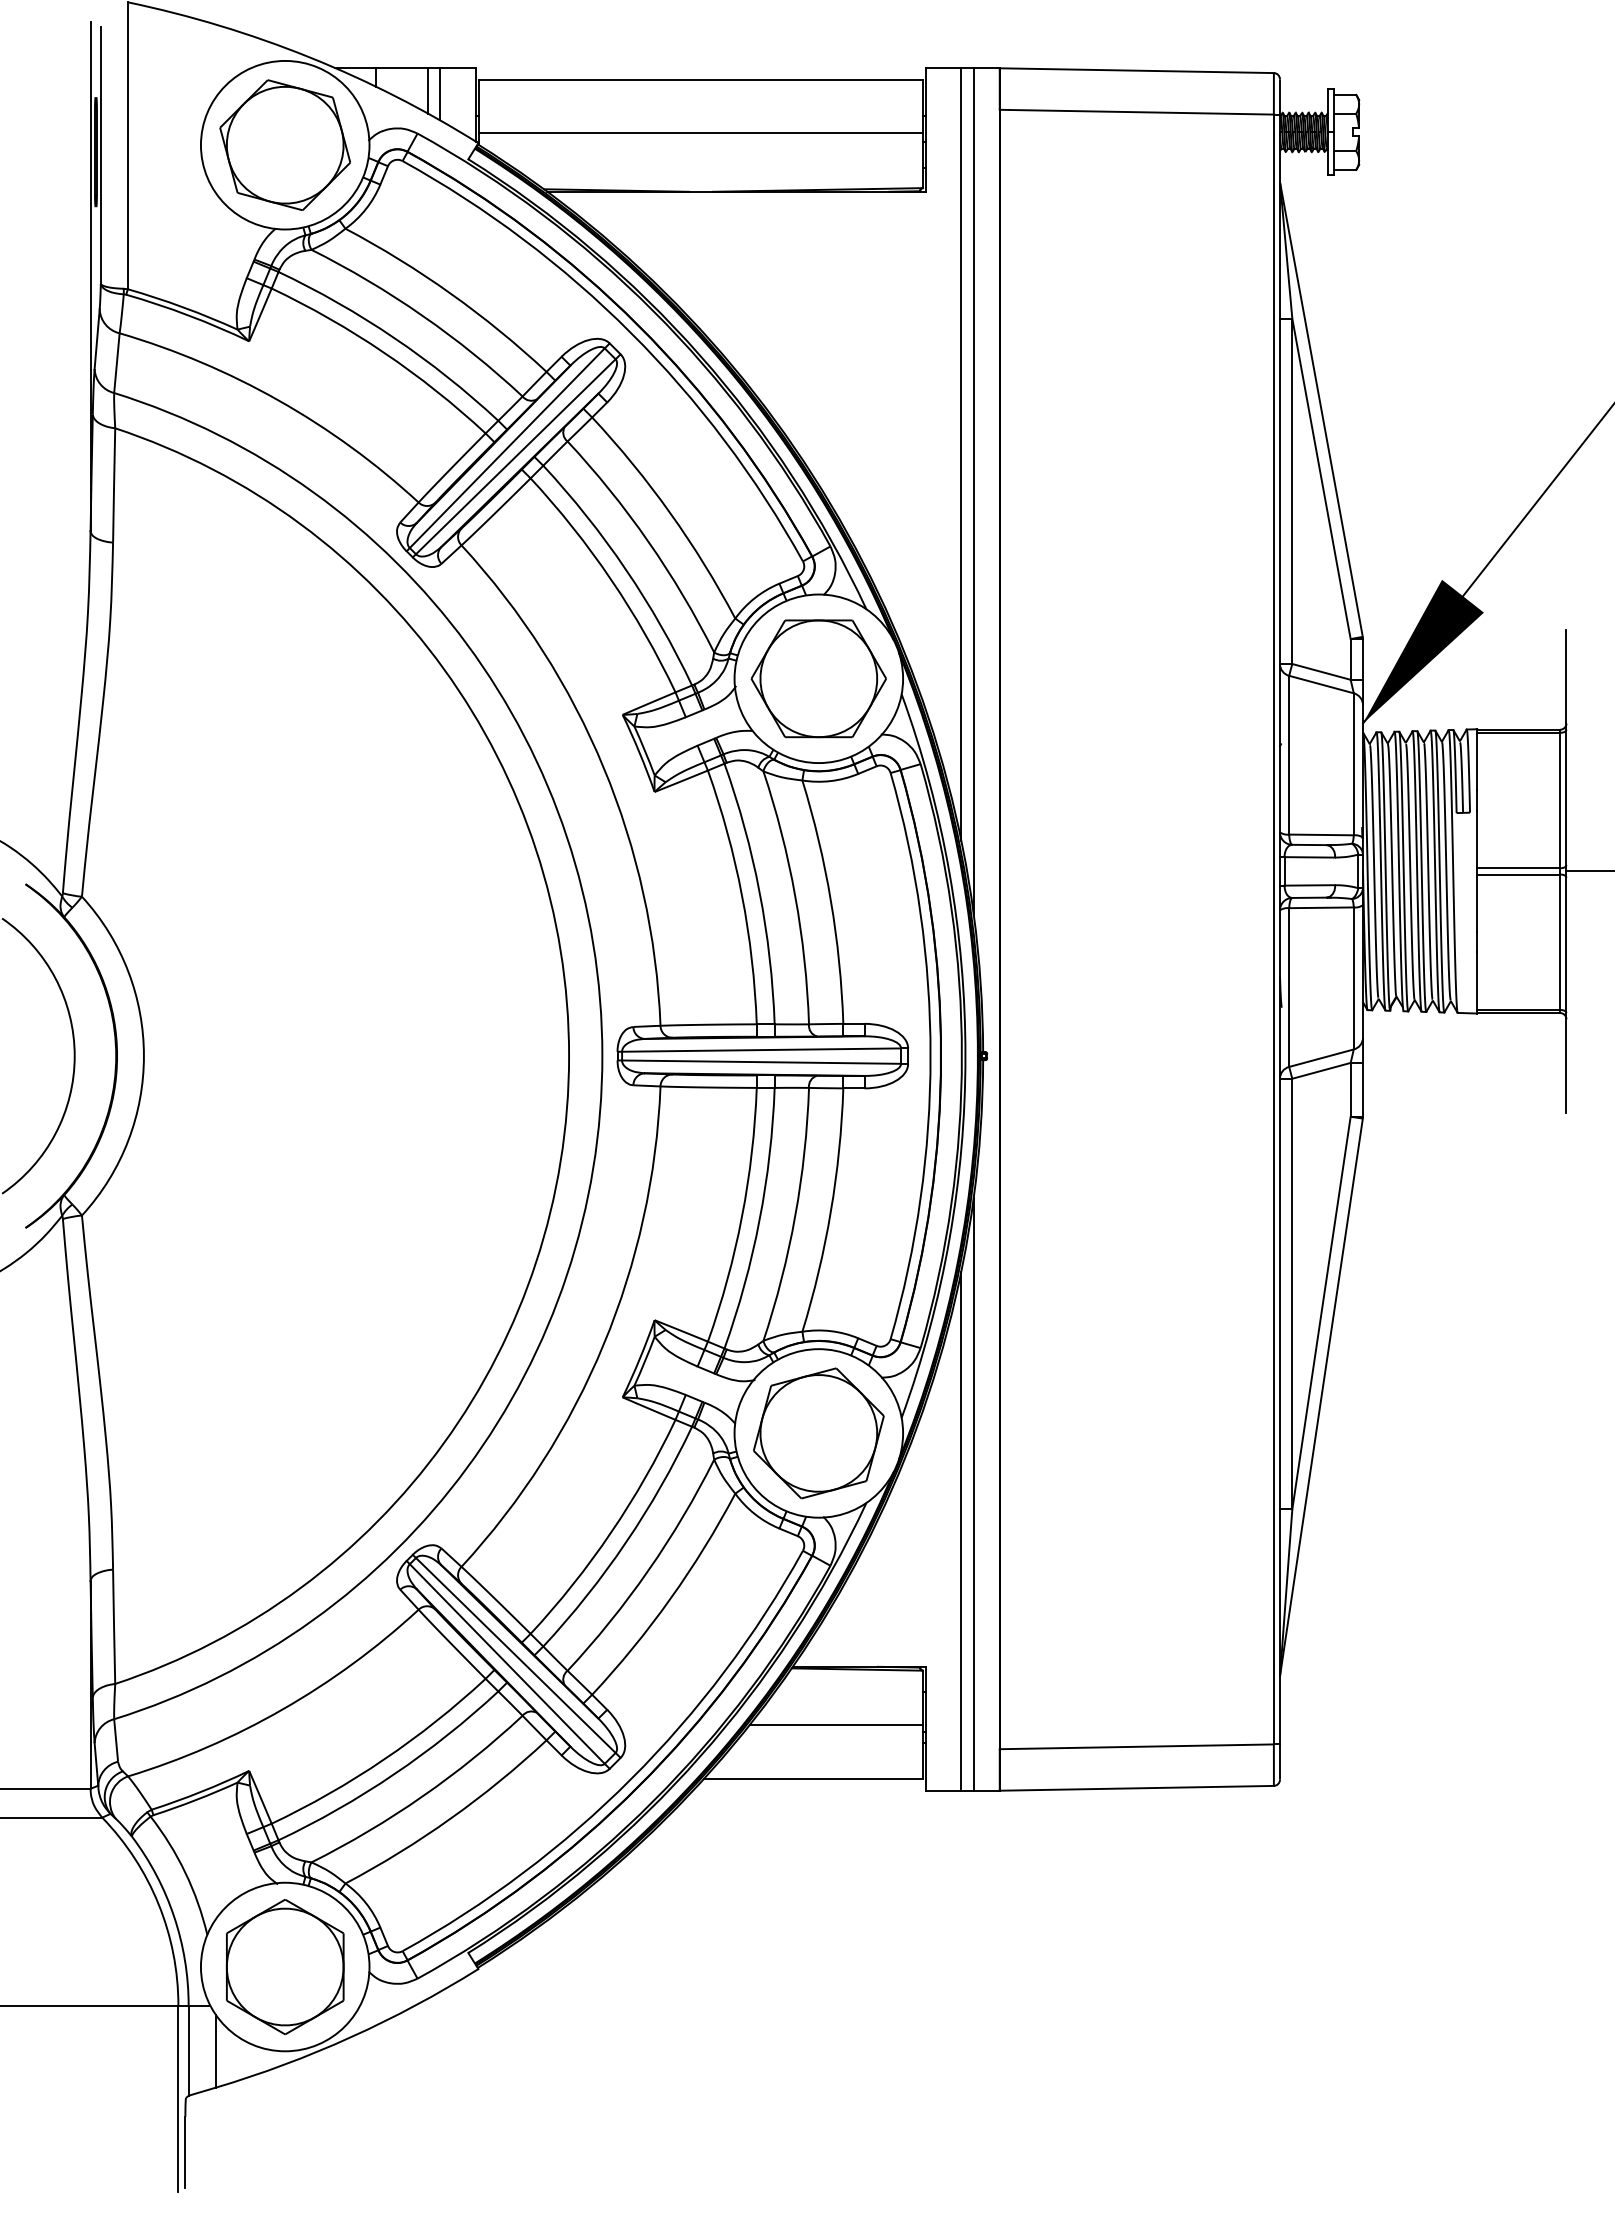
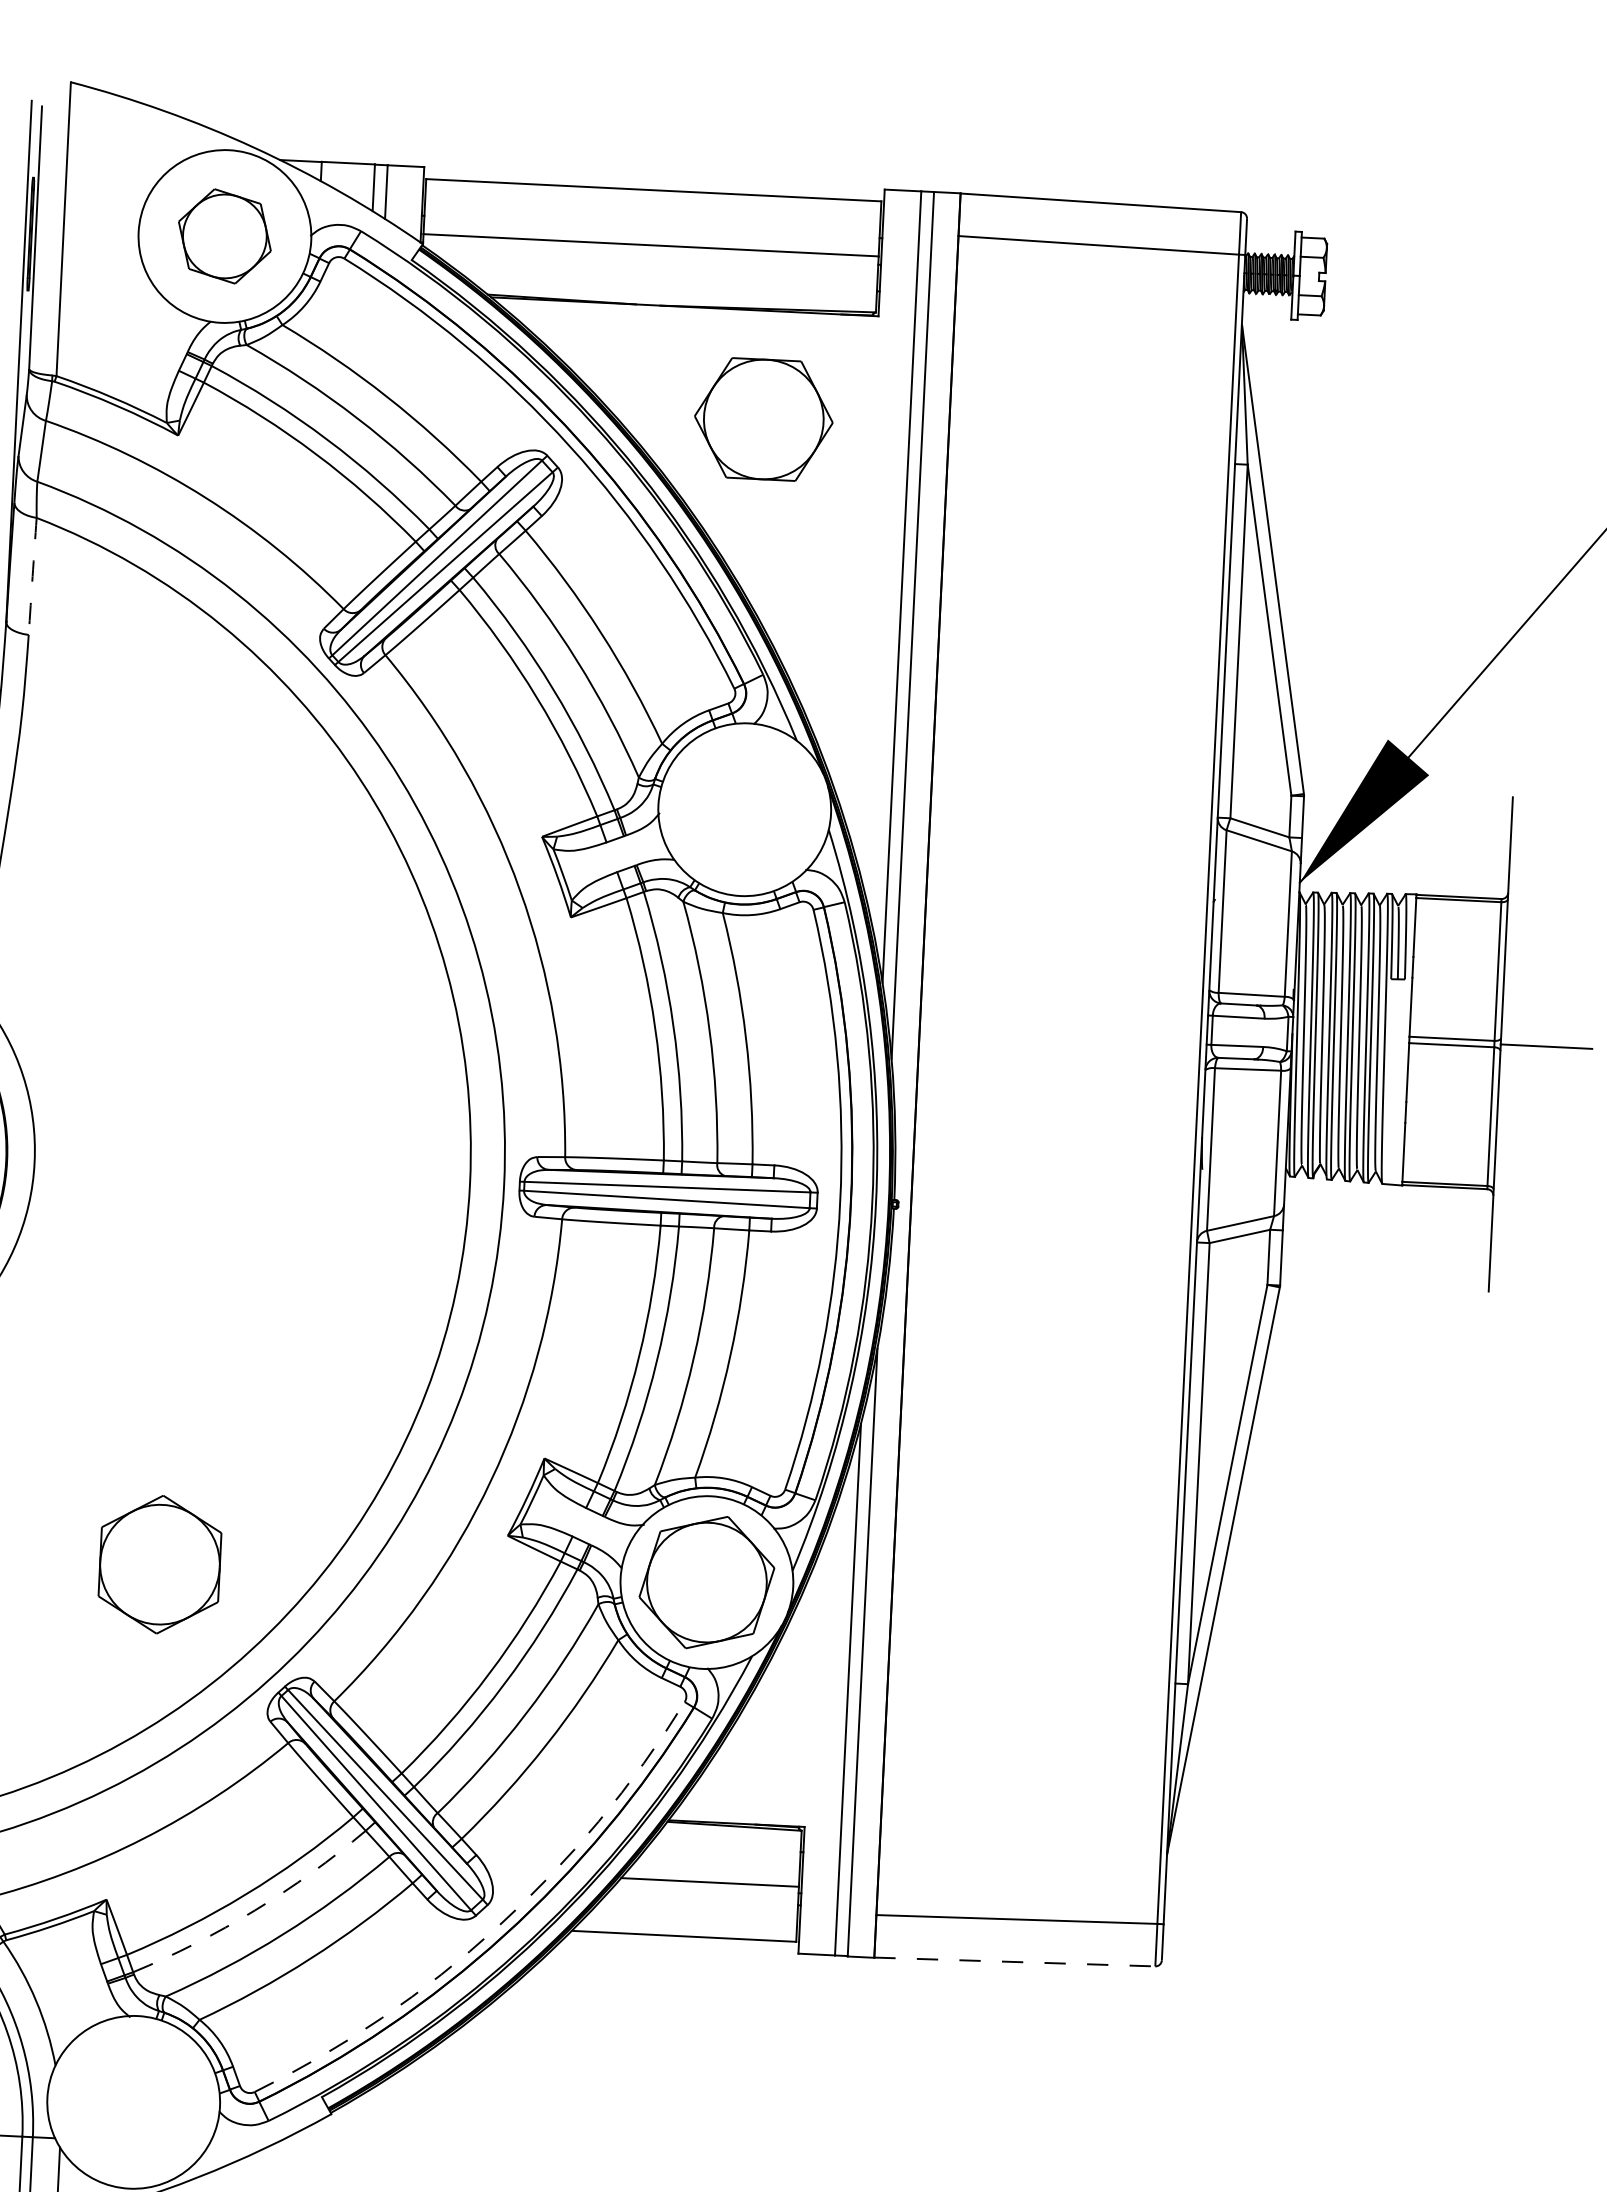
part: (284, 144) -> (224, 235), size x0.7
arc: (114, 485) -> (33, 576), solid -> dashed
part: (818, 678) -> (763, 419), moved
arc: (394, 1774) -> (255, 1910), solid -> dashed
arc: (631, 1779) -> (497, 1927), solid -> dashed
line: (1137, 1788) -> (1015, 1962), solid -> dashed
part: (284, 1966) -> (159, 1564), moved

